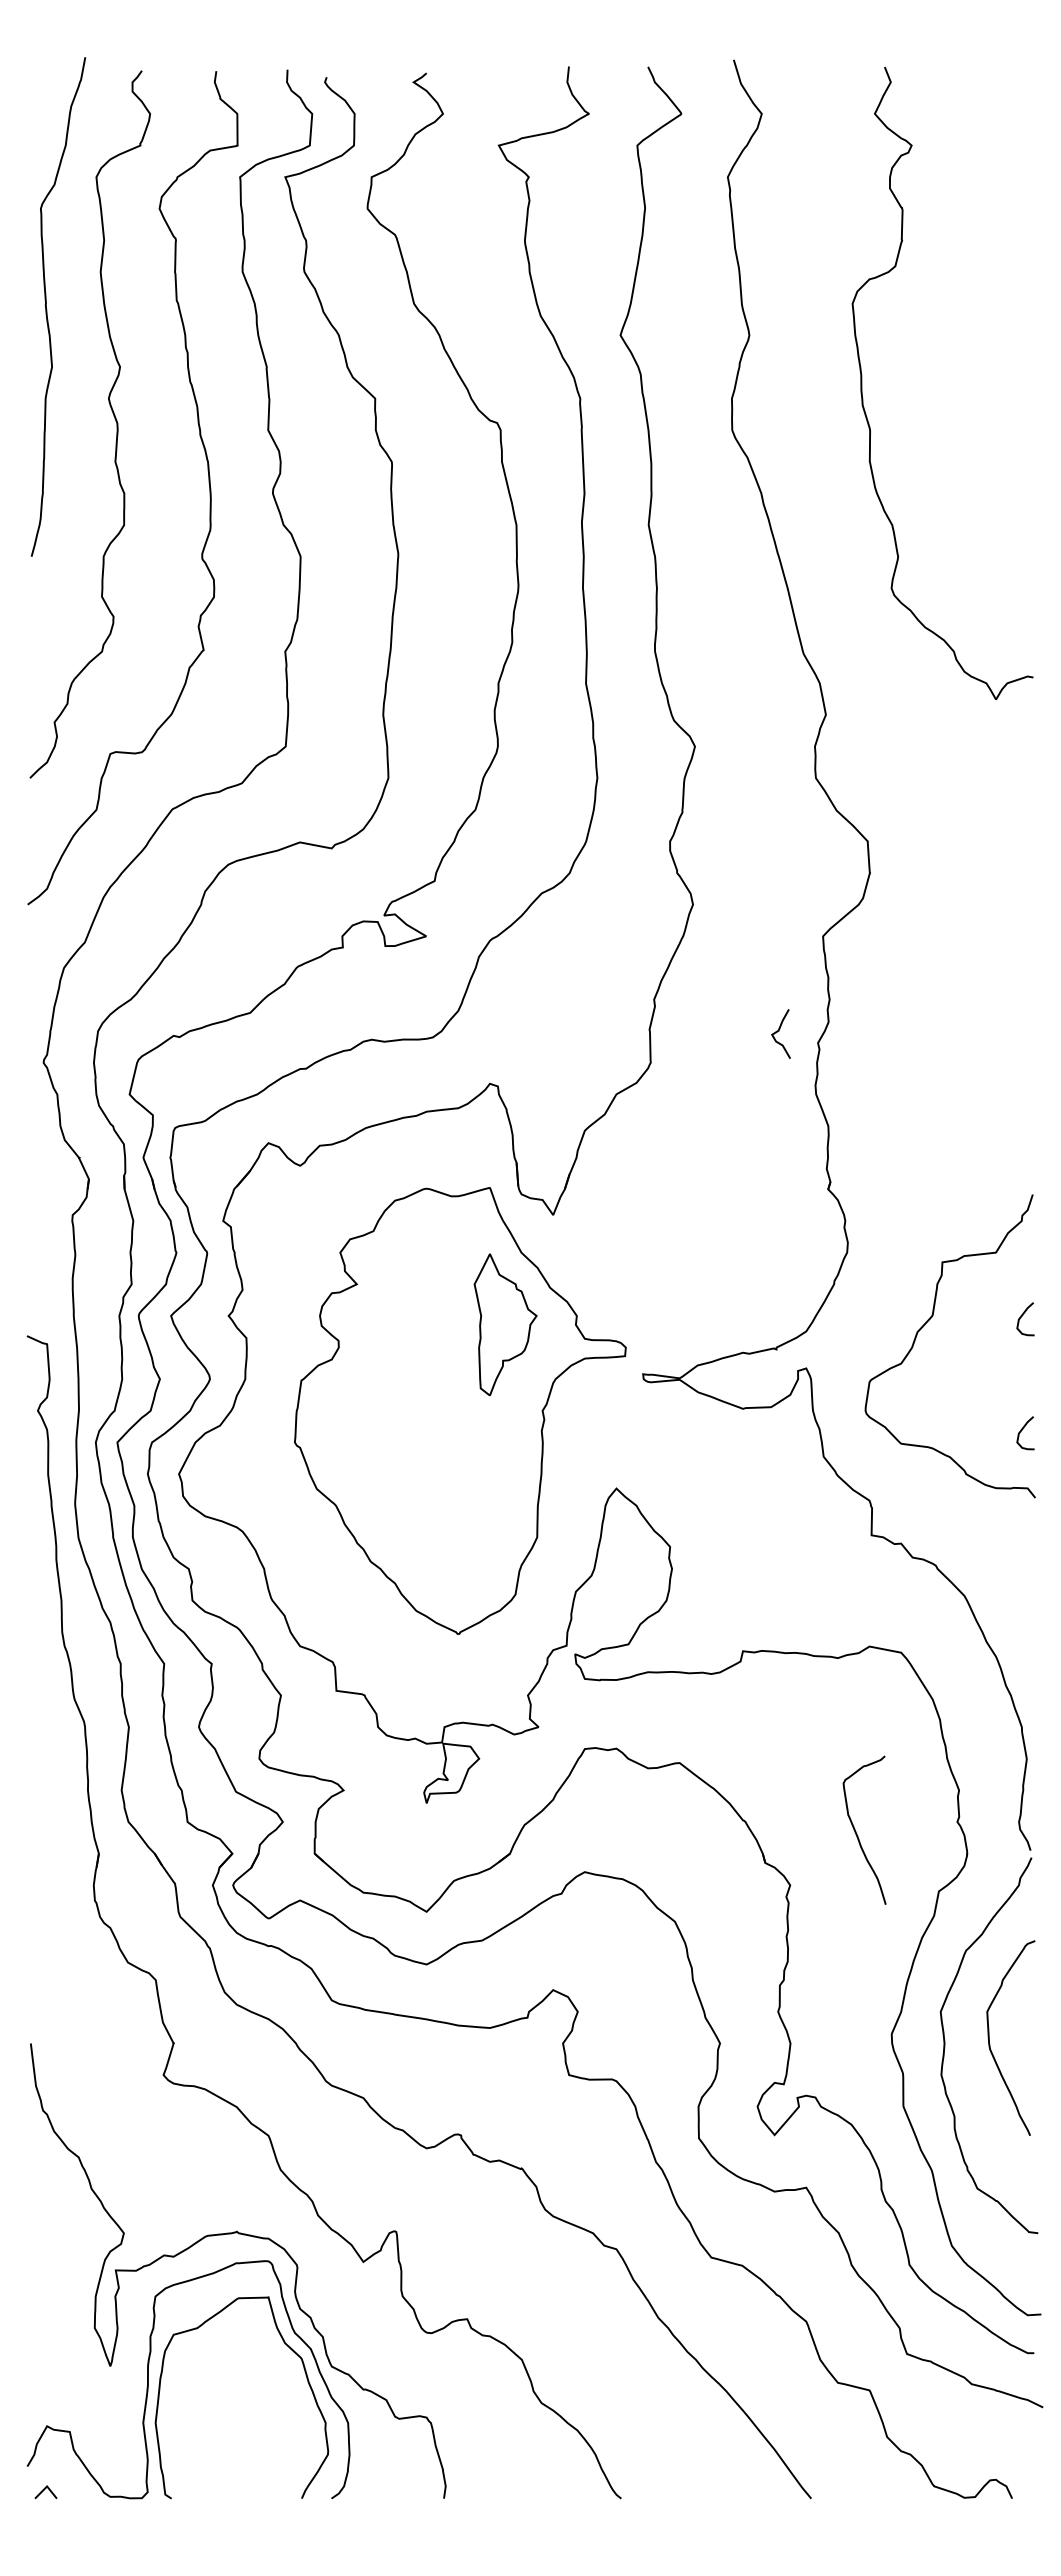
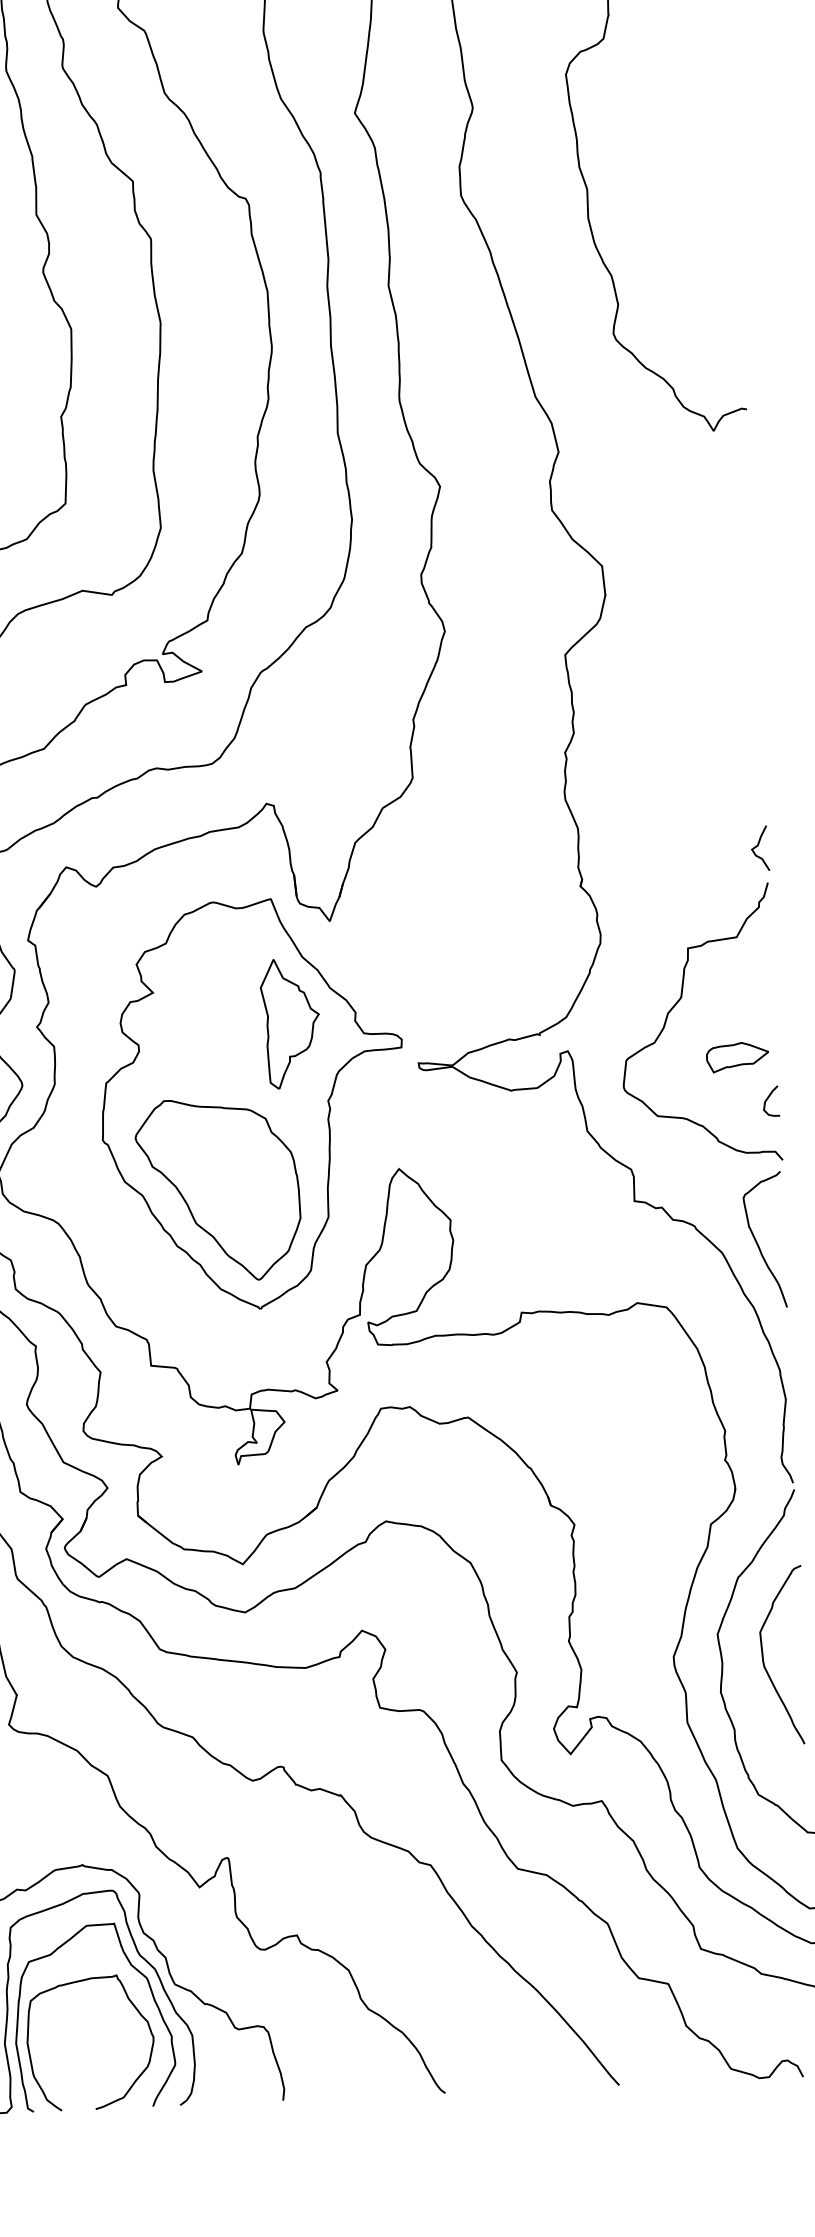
curve: (779, 1031) -> (758, 846), moved
curve: (1022, 1316) -> (763, 994), removed
part: (990, 1383) -> (737, 1057), added
part: (418, 1502) -> (218, 1189), added
curve: (857, 1833) -> (758, 1243), moved
part: (286, 2390) -> (134, 2008), added

